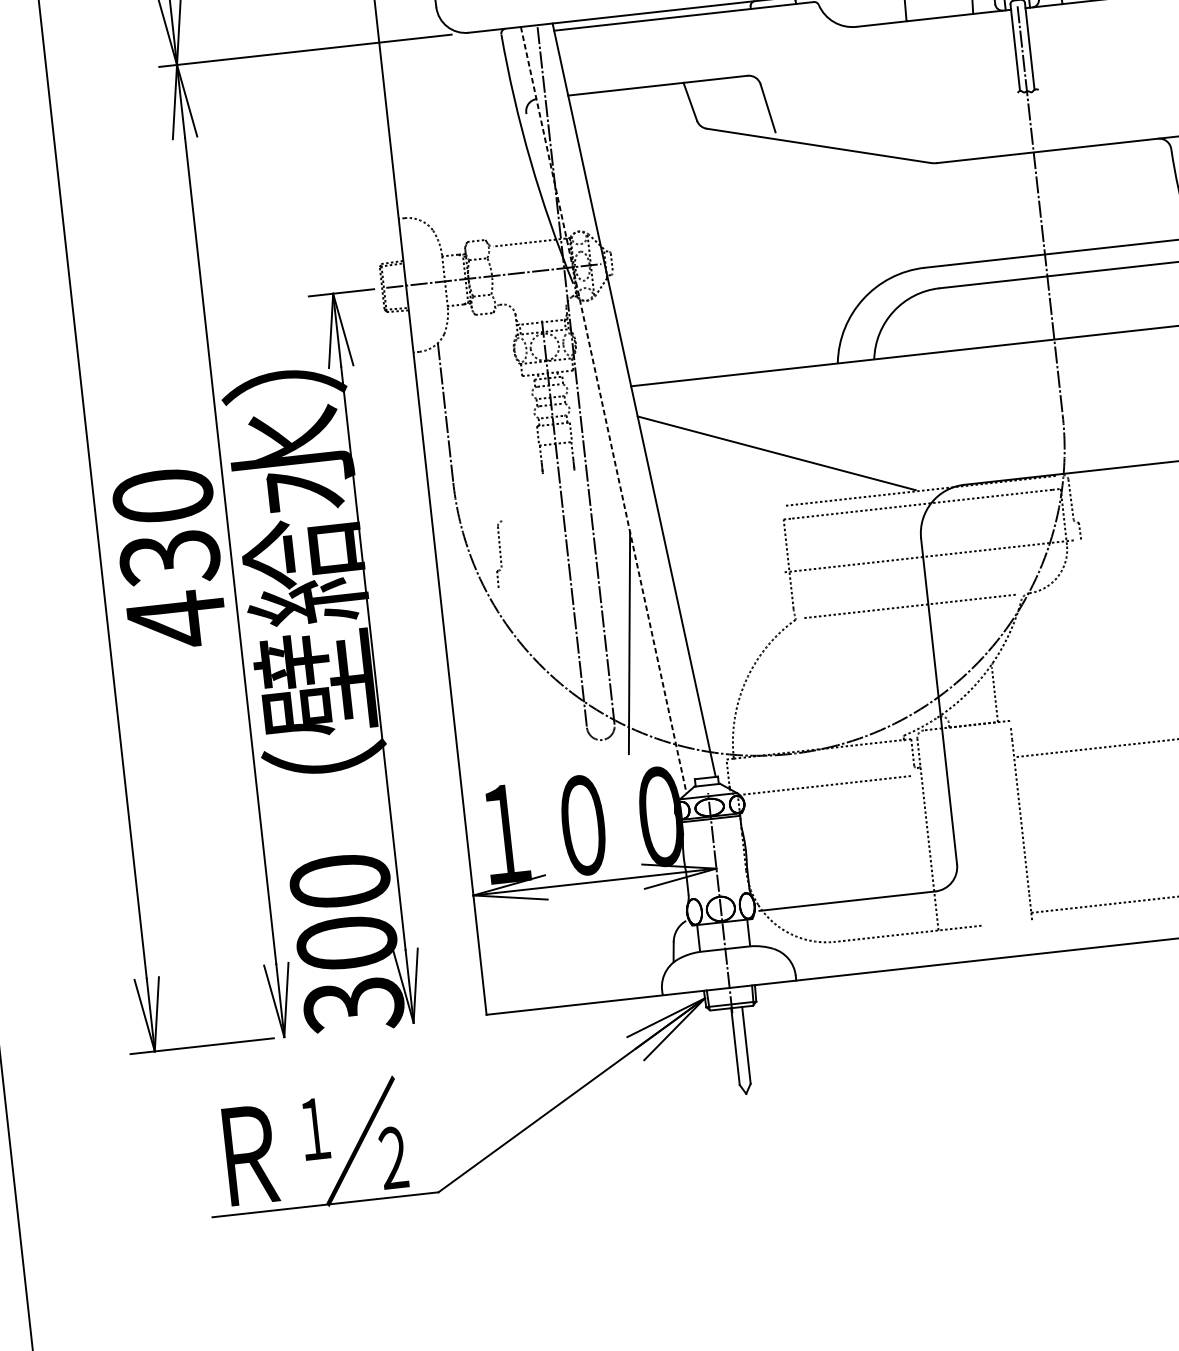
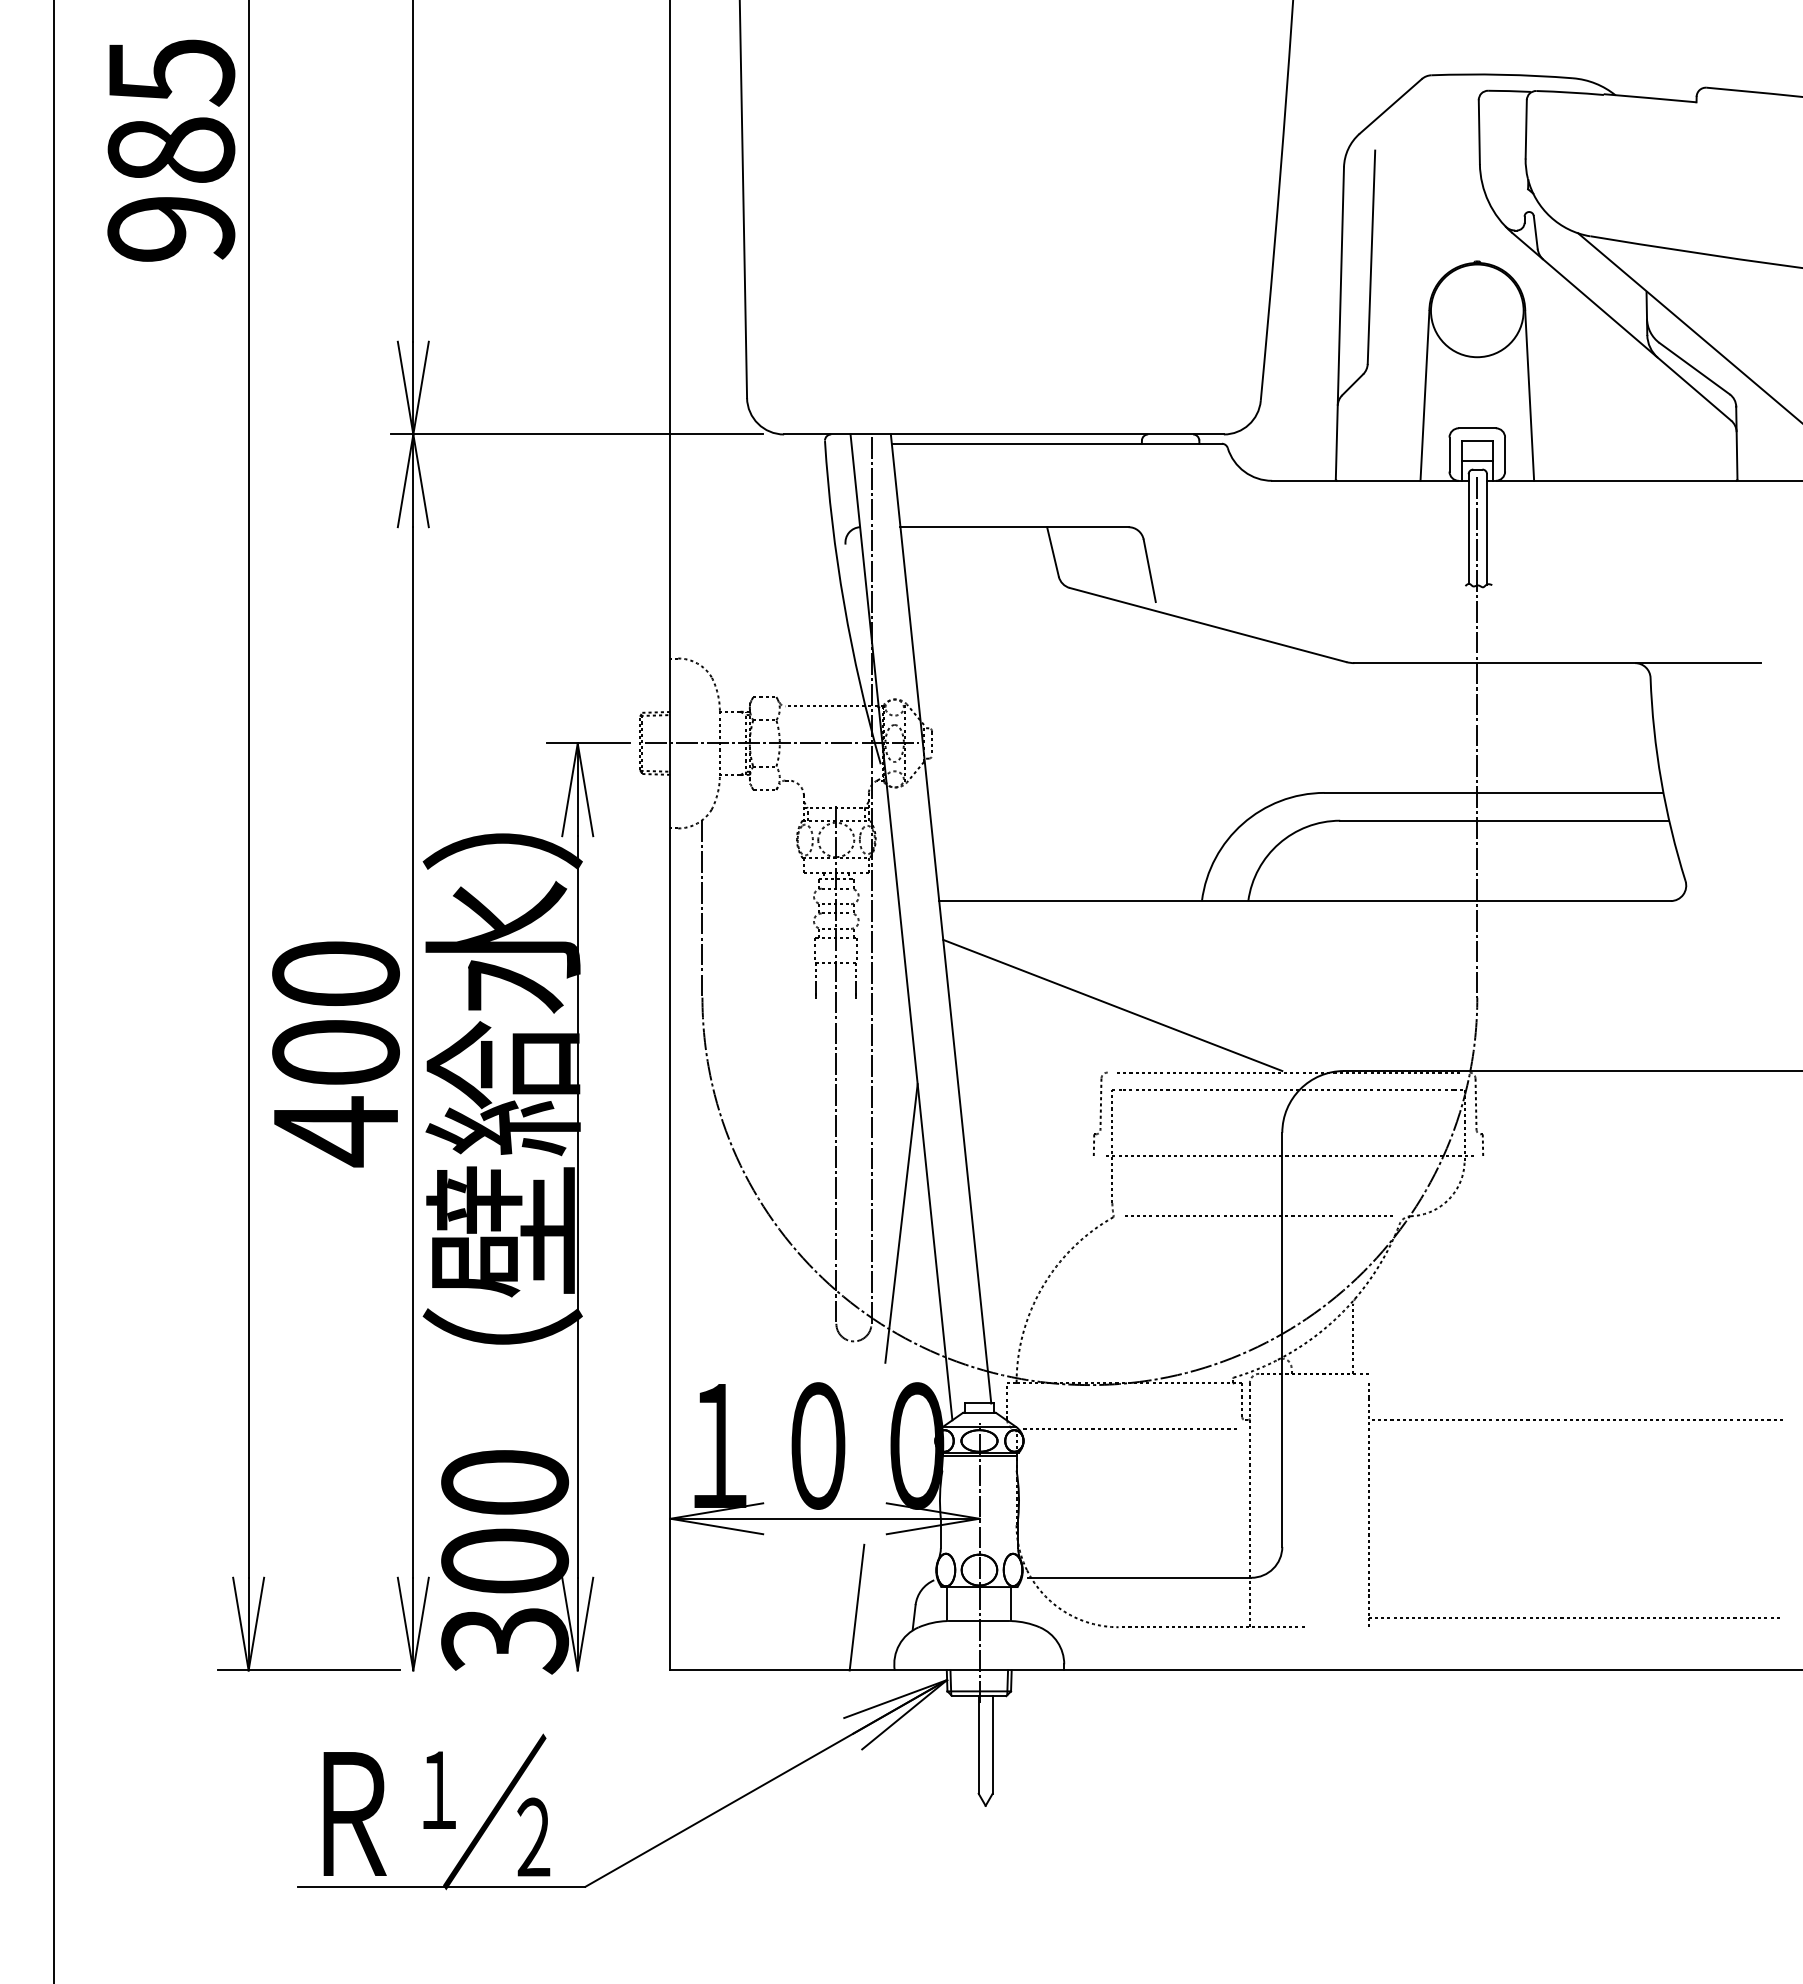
line: (603, 410) -> (901, 927), dashed -> solid
part: (500, 553) -> (1100, 1113), moved
text: (169, 558) -> (335, 1053), 430 -> 400
line: (627, 949) -> (856, 1607), added

